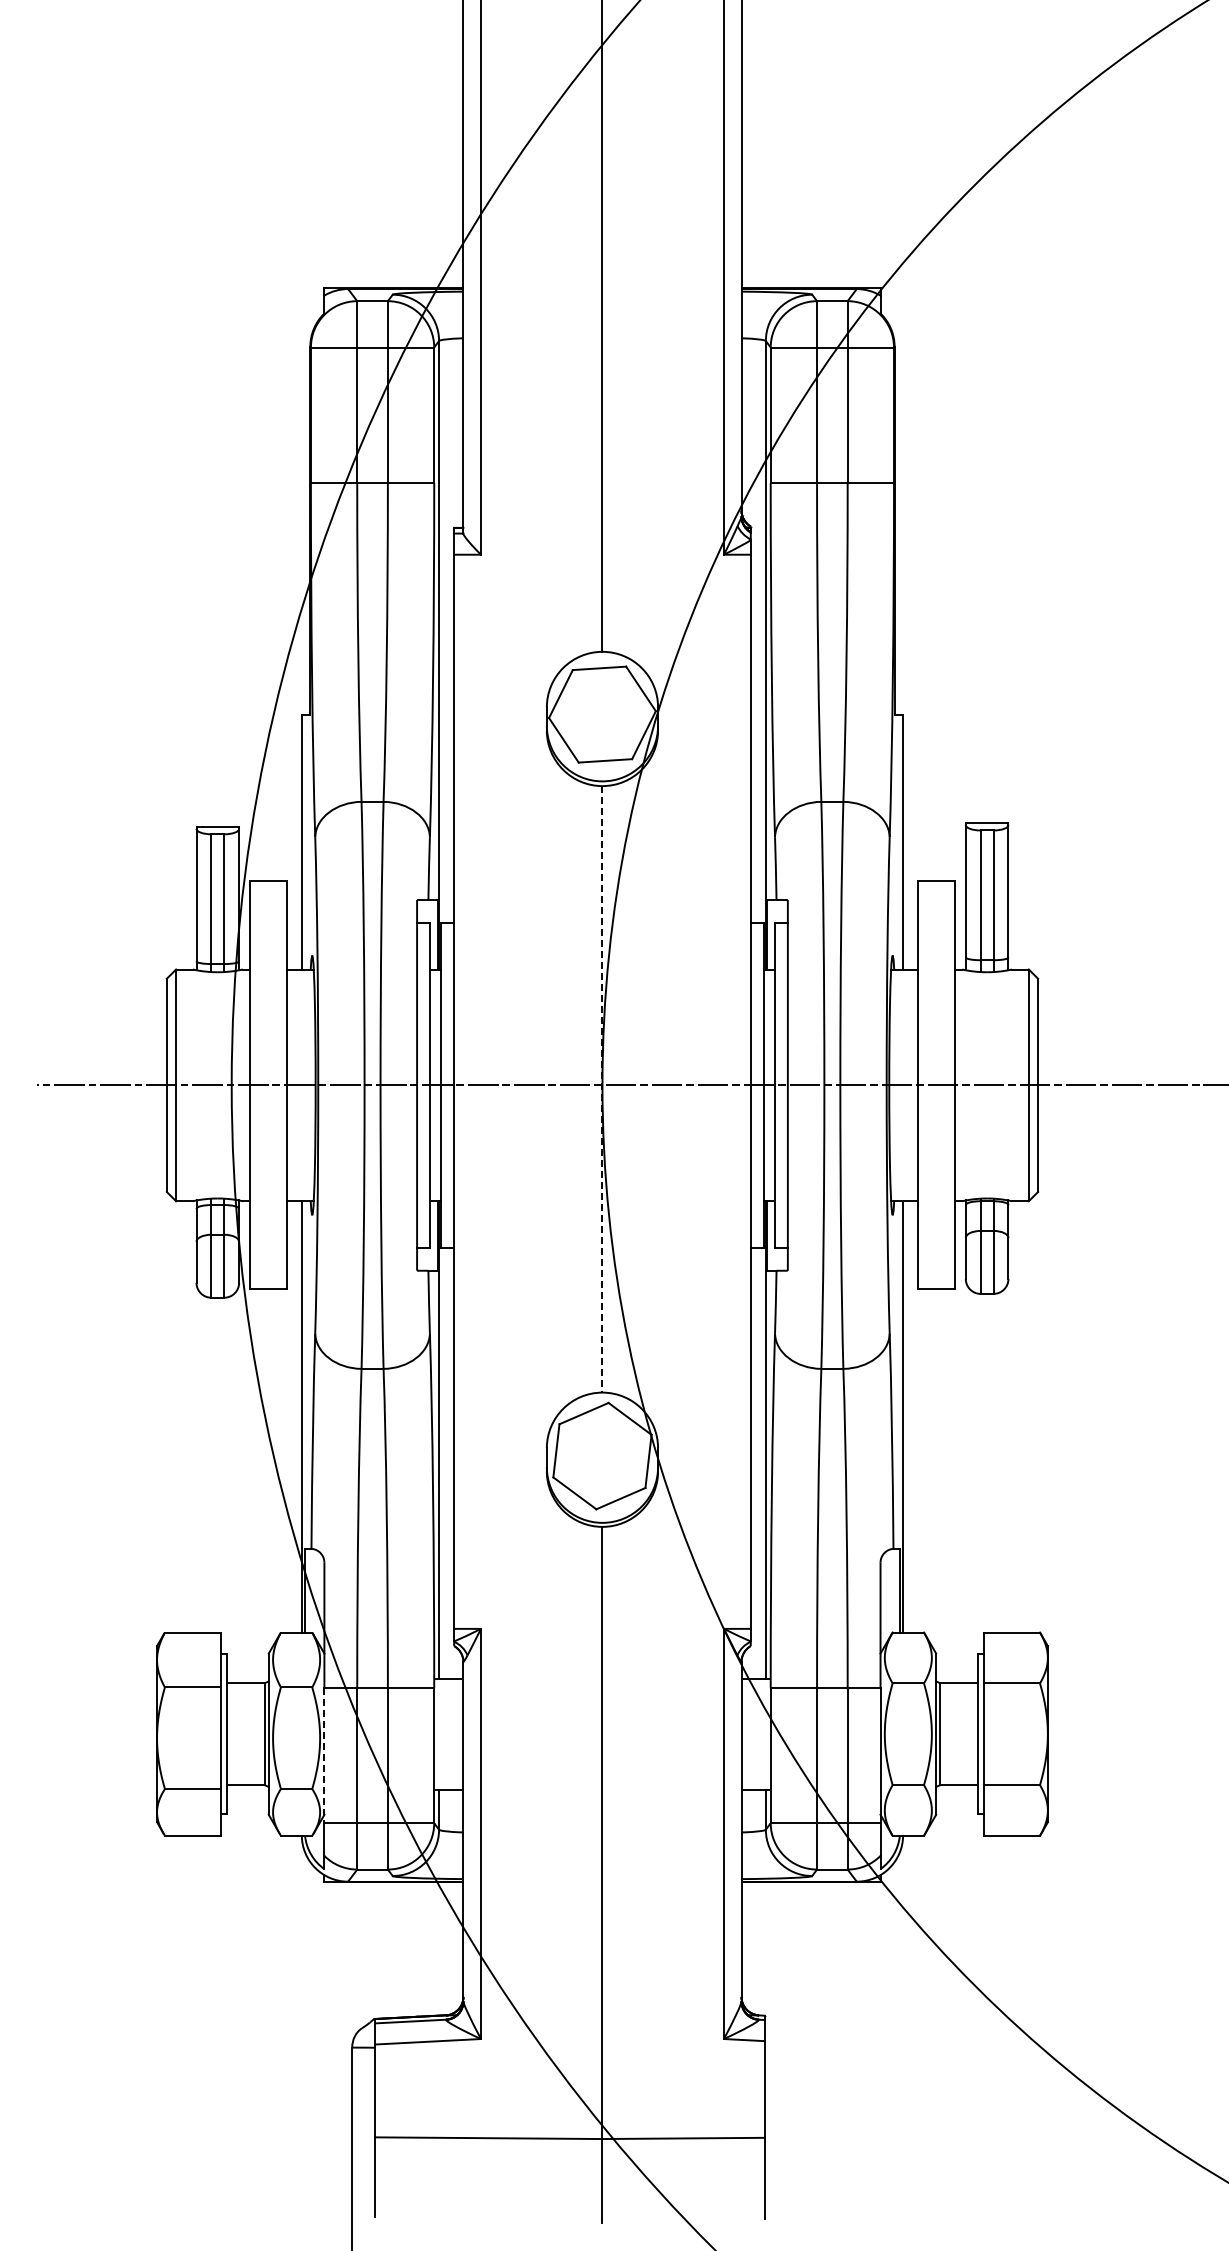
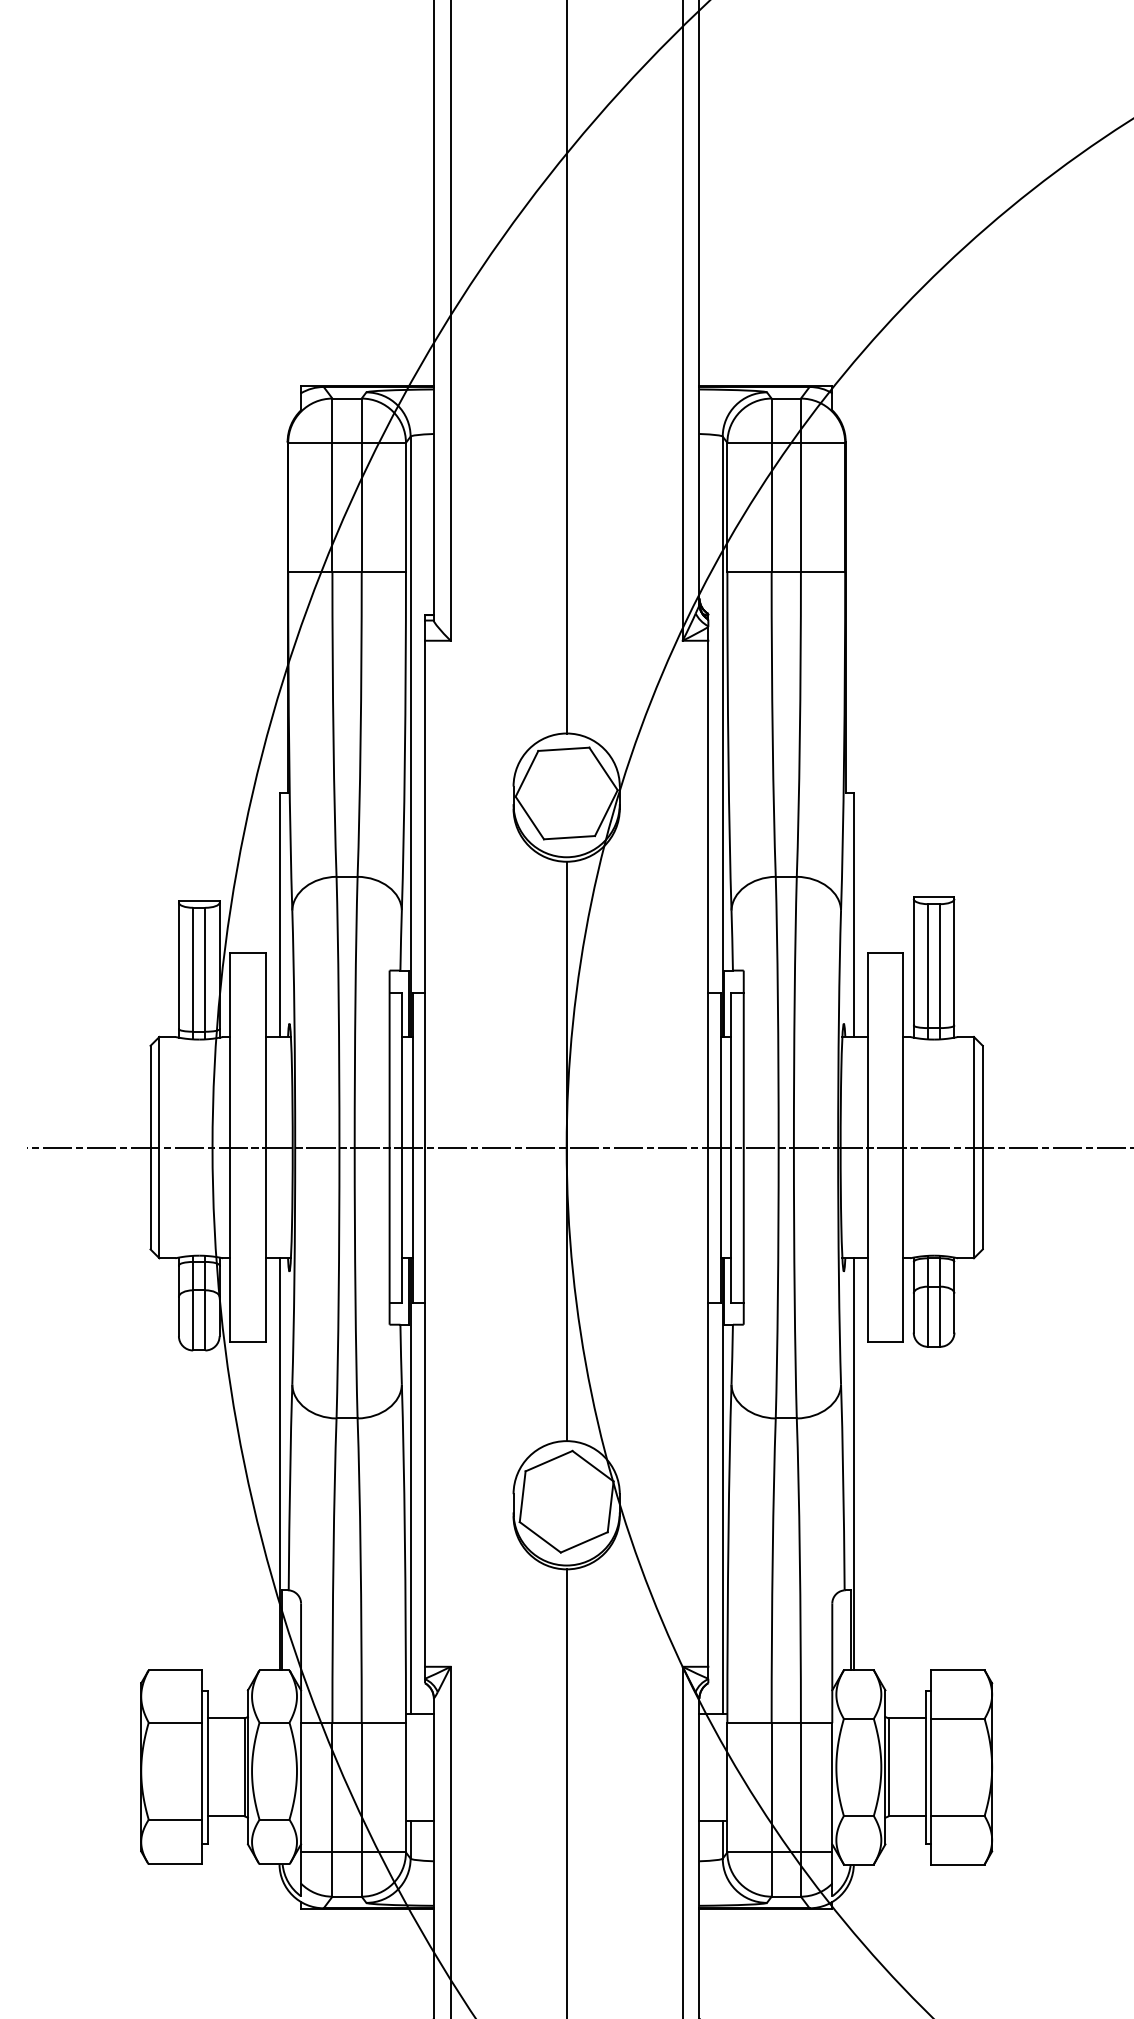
line: (602, 1089) -> (566, 1151), dashed -> solid
line: (324, 1755) -> (301, 1787), dashed -> solid

